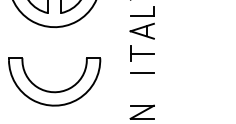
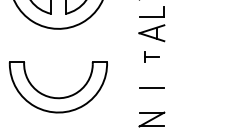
part: (142, 53) -> (152, 56), size x0.6
line: (142, 72) -> (152, 87), moved

